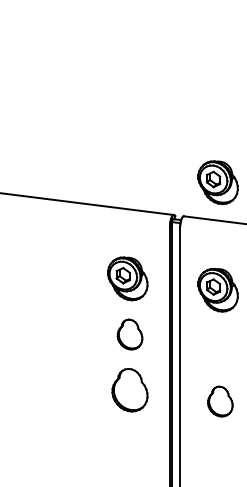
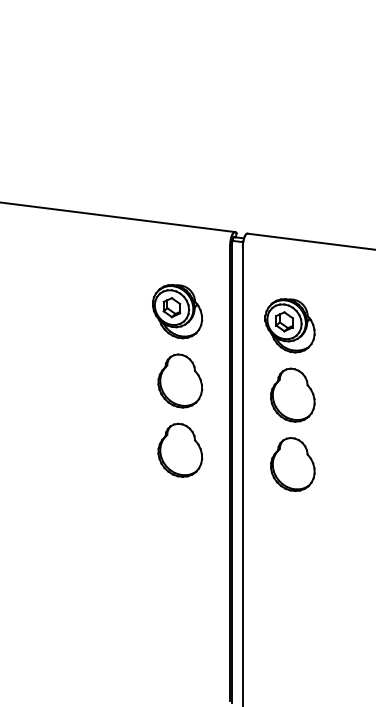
part: (217, 182) -> (289, 191), removed
part: (130, 334) -> (180, 380), size x1.43
part: (220, 345) -> (292, 394), added
part: (220, 401) -> (292, 464), size x1.43

